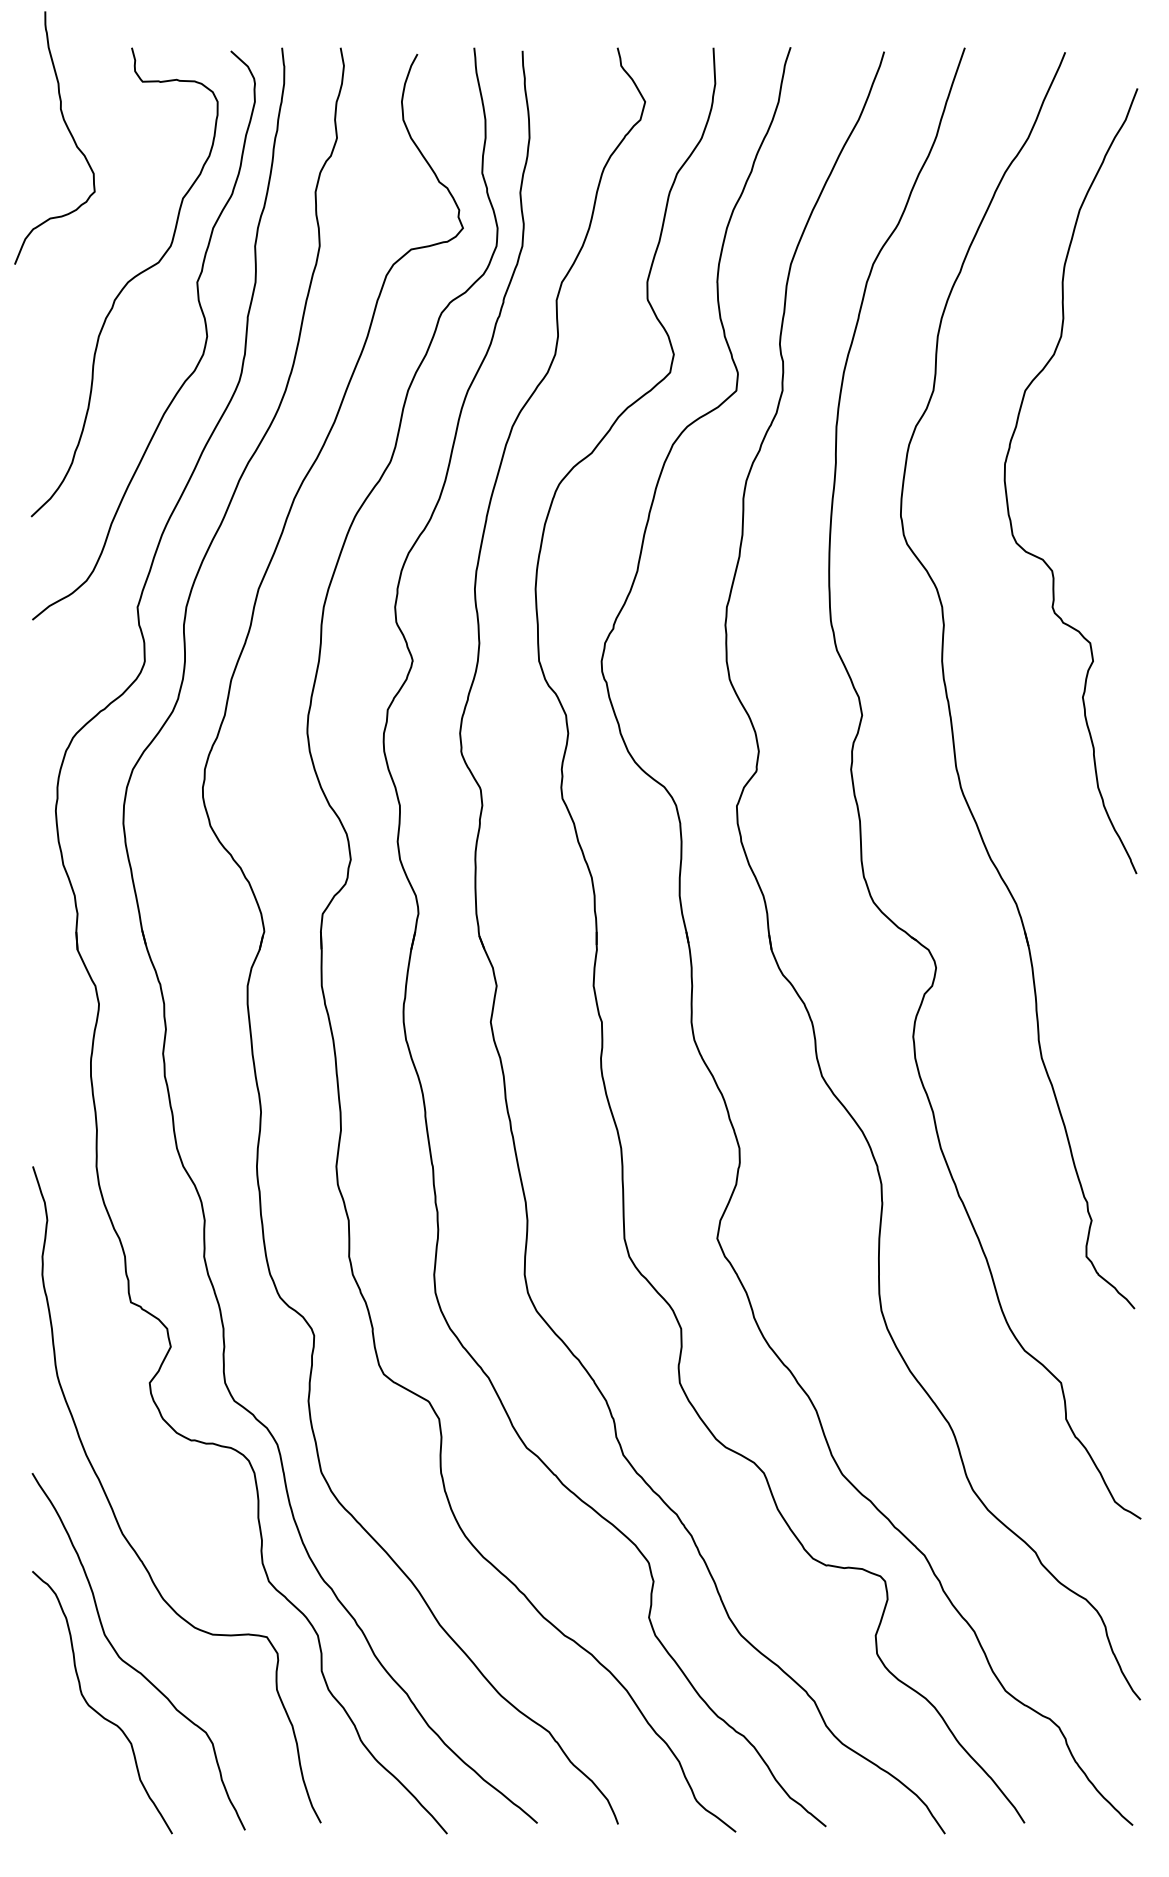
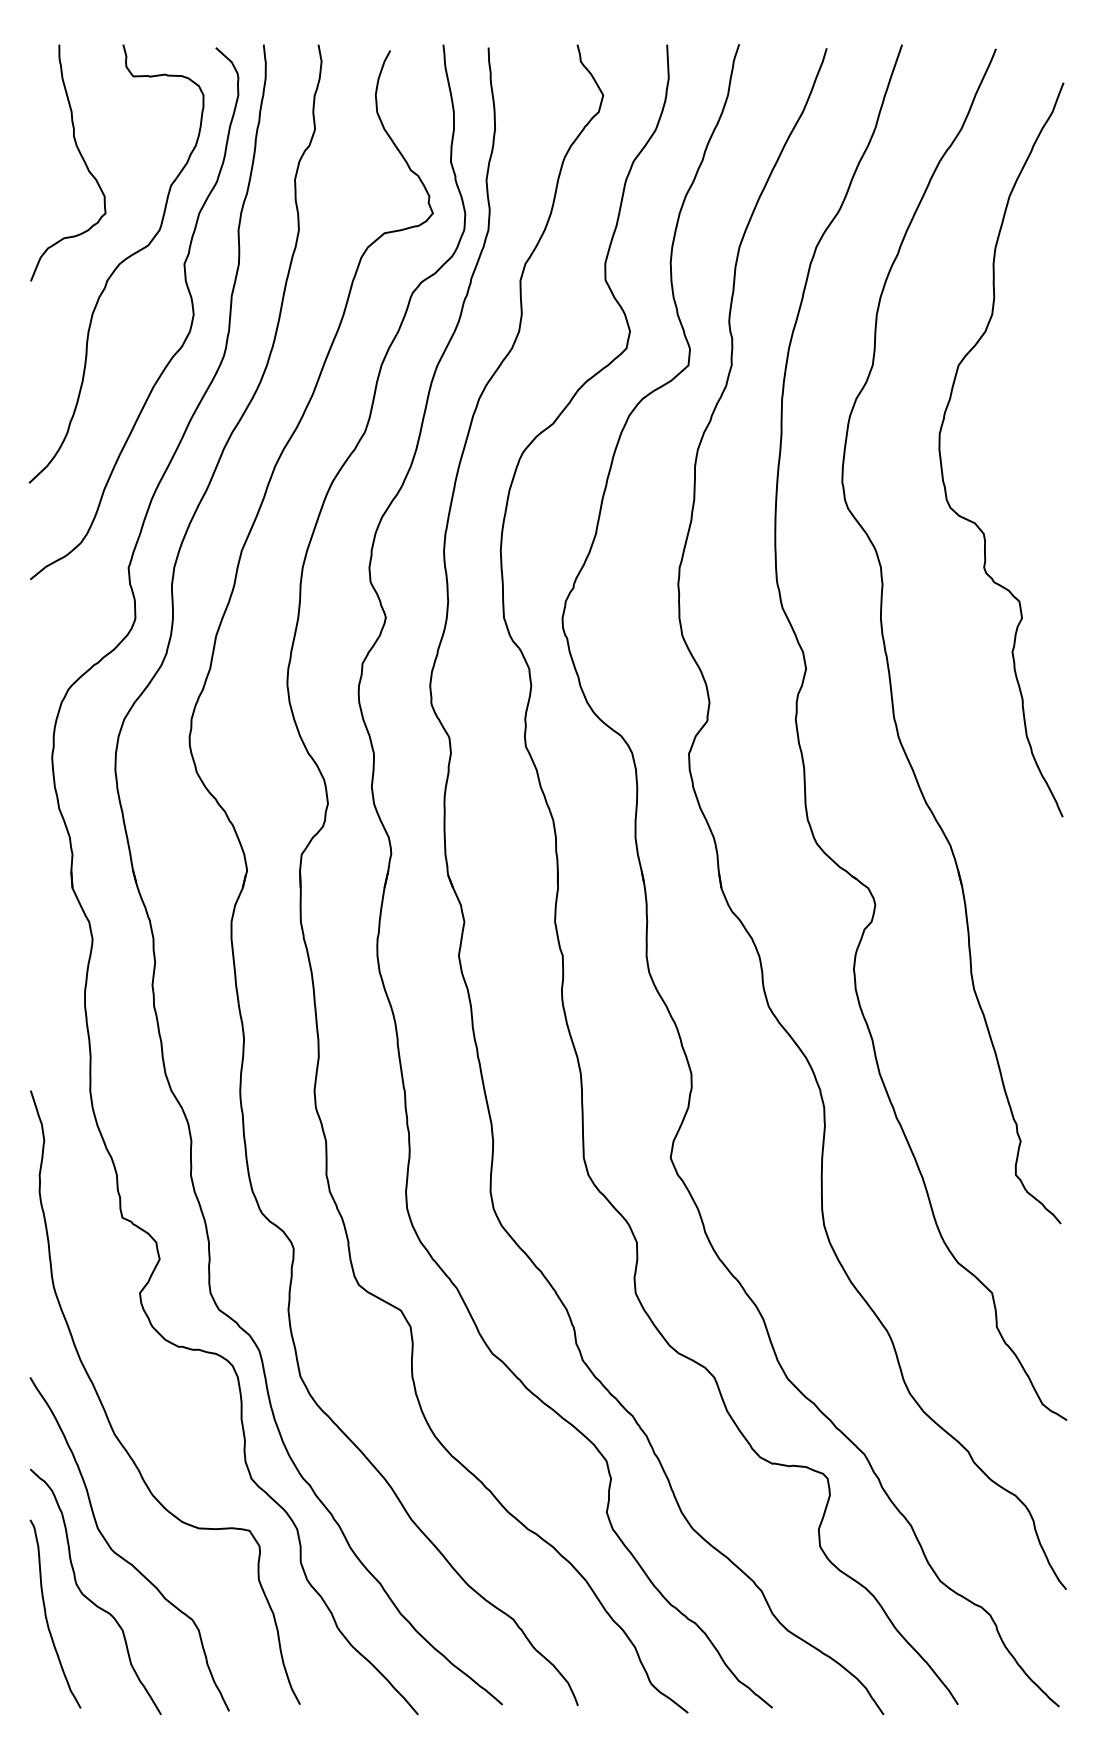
curve: (67, 131) -> (80, 156), moved
curve: (49, 1725) -> (46, 1613), added

